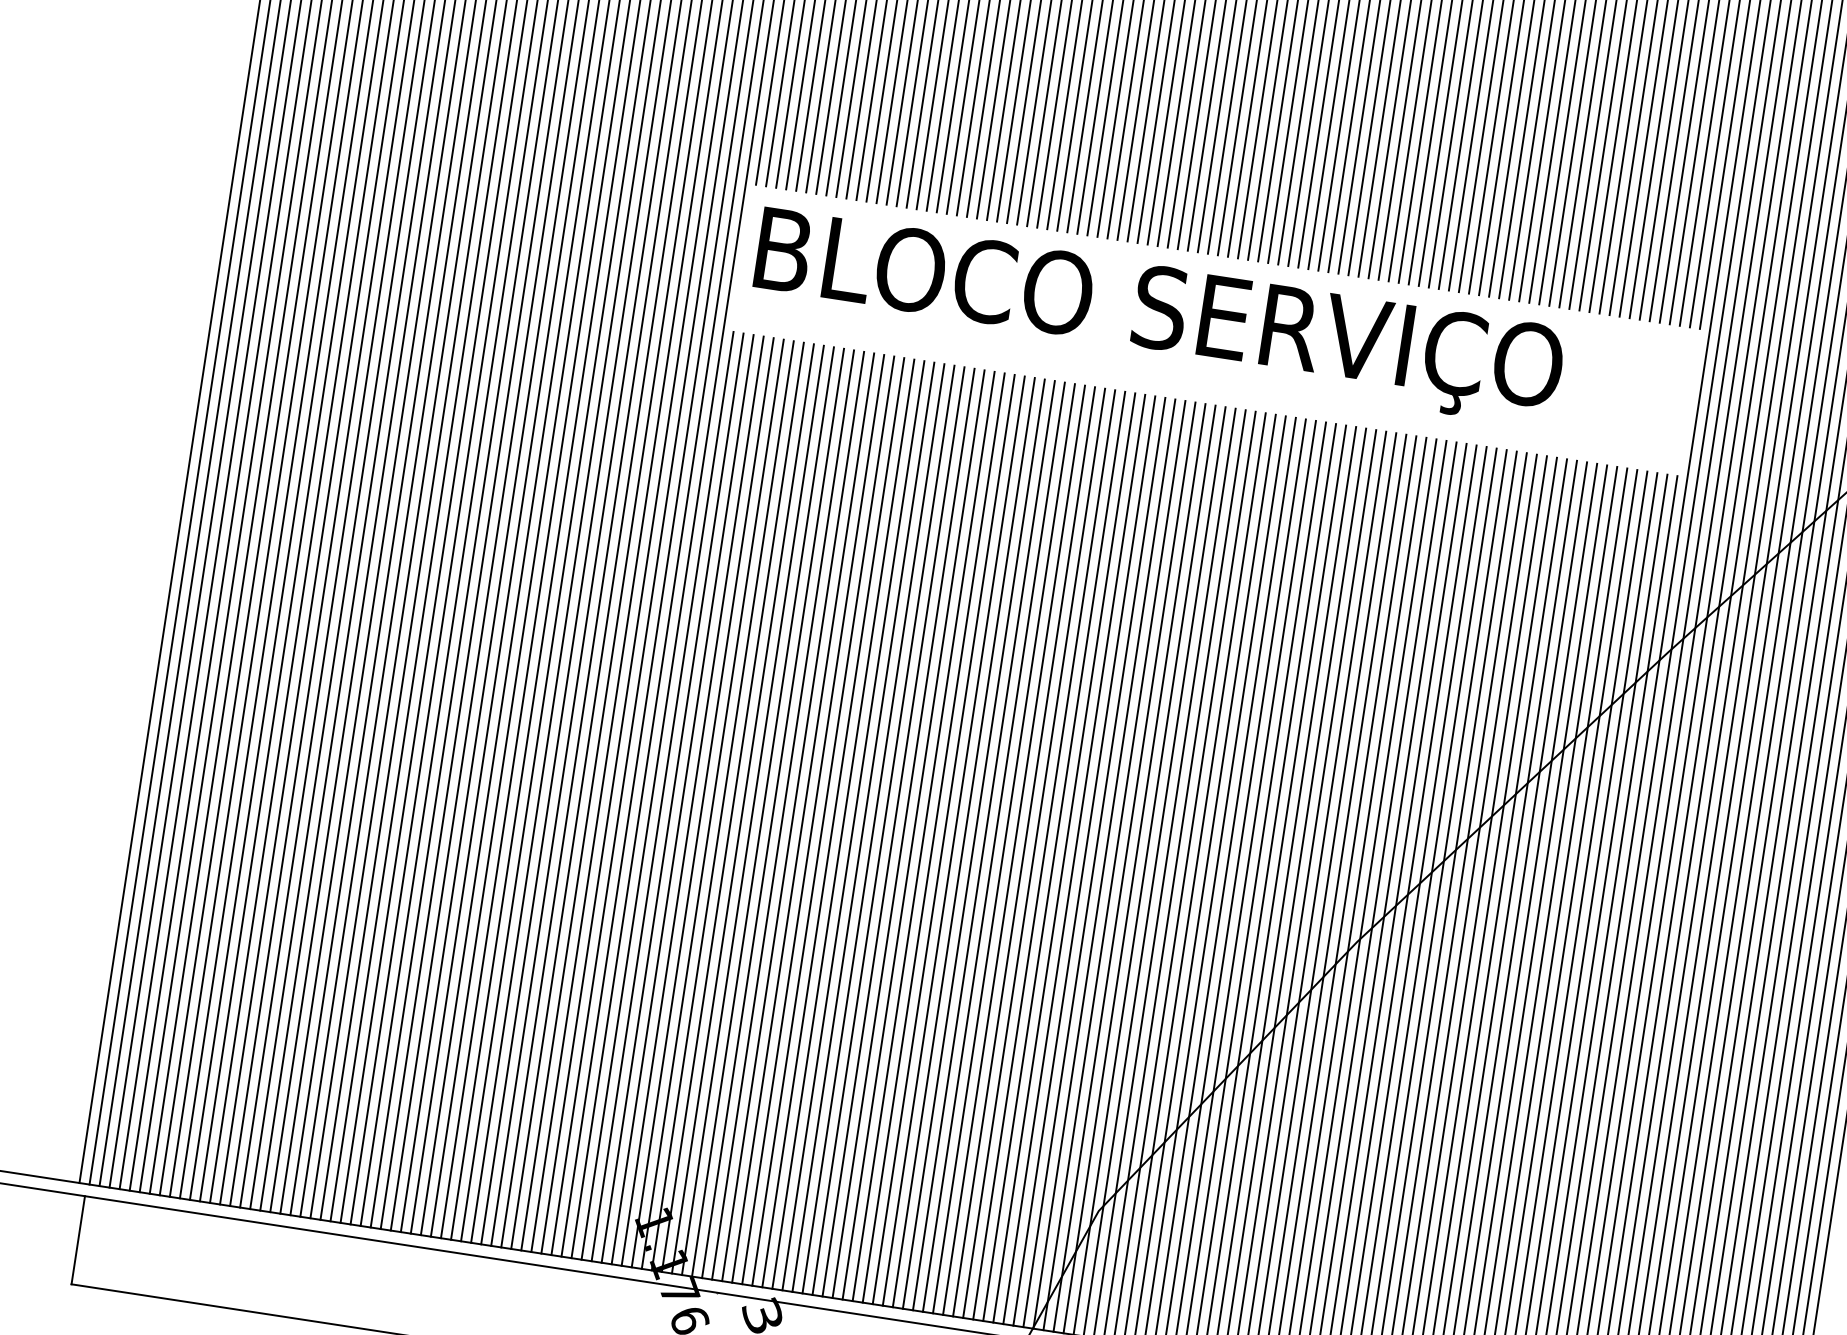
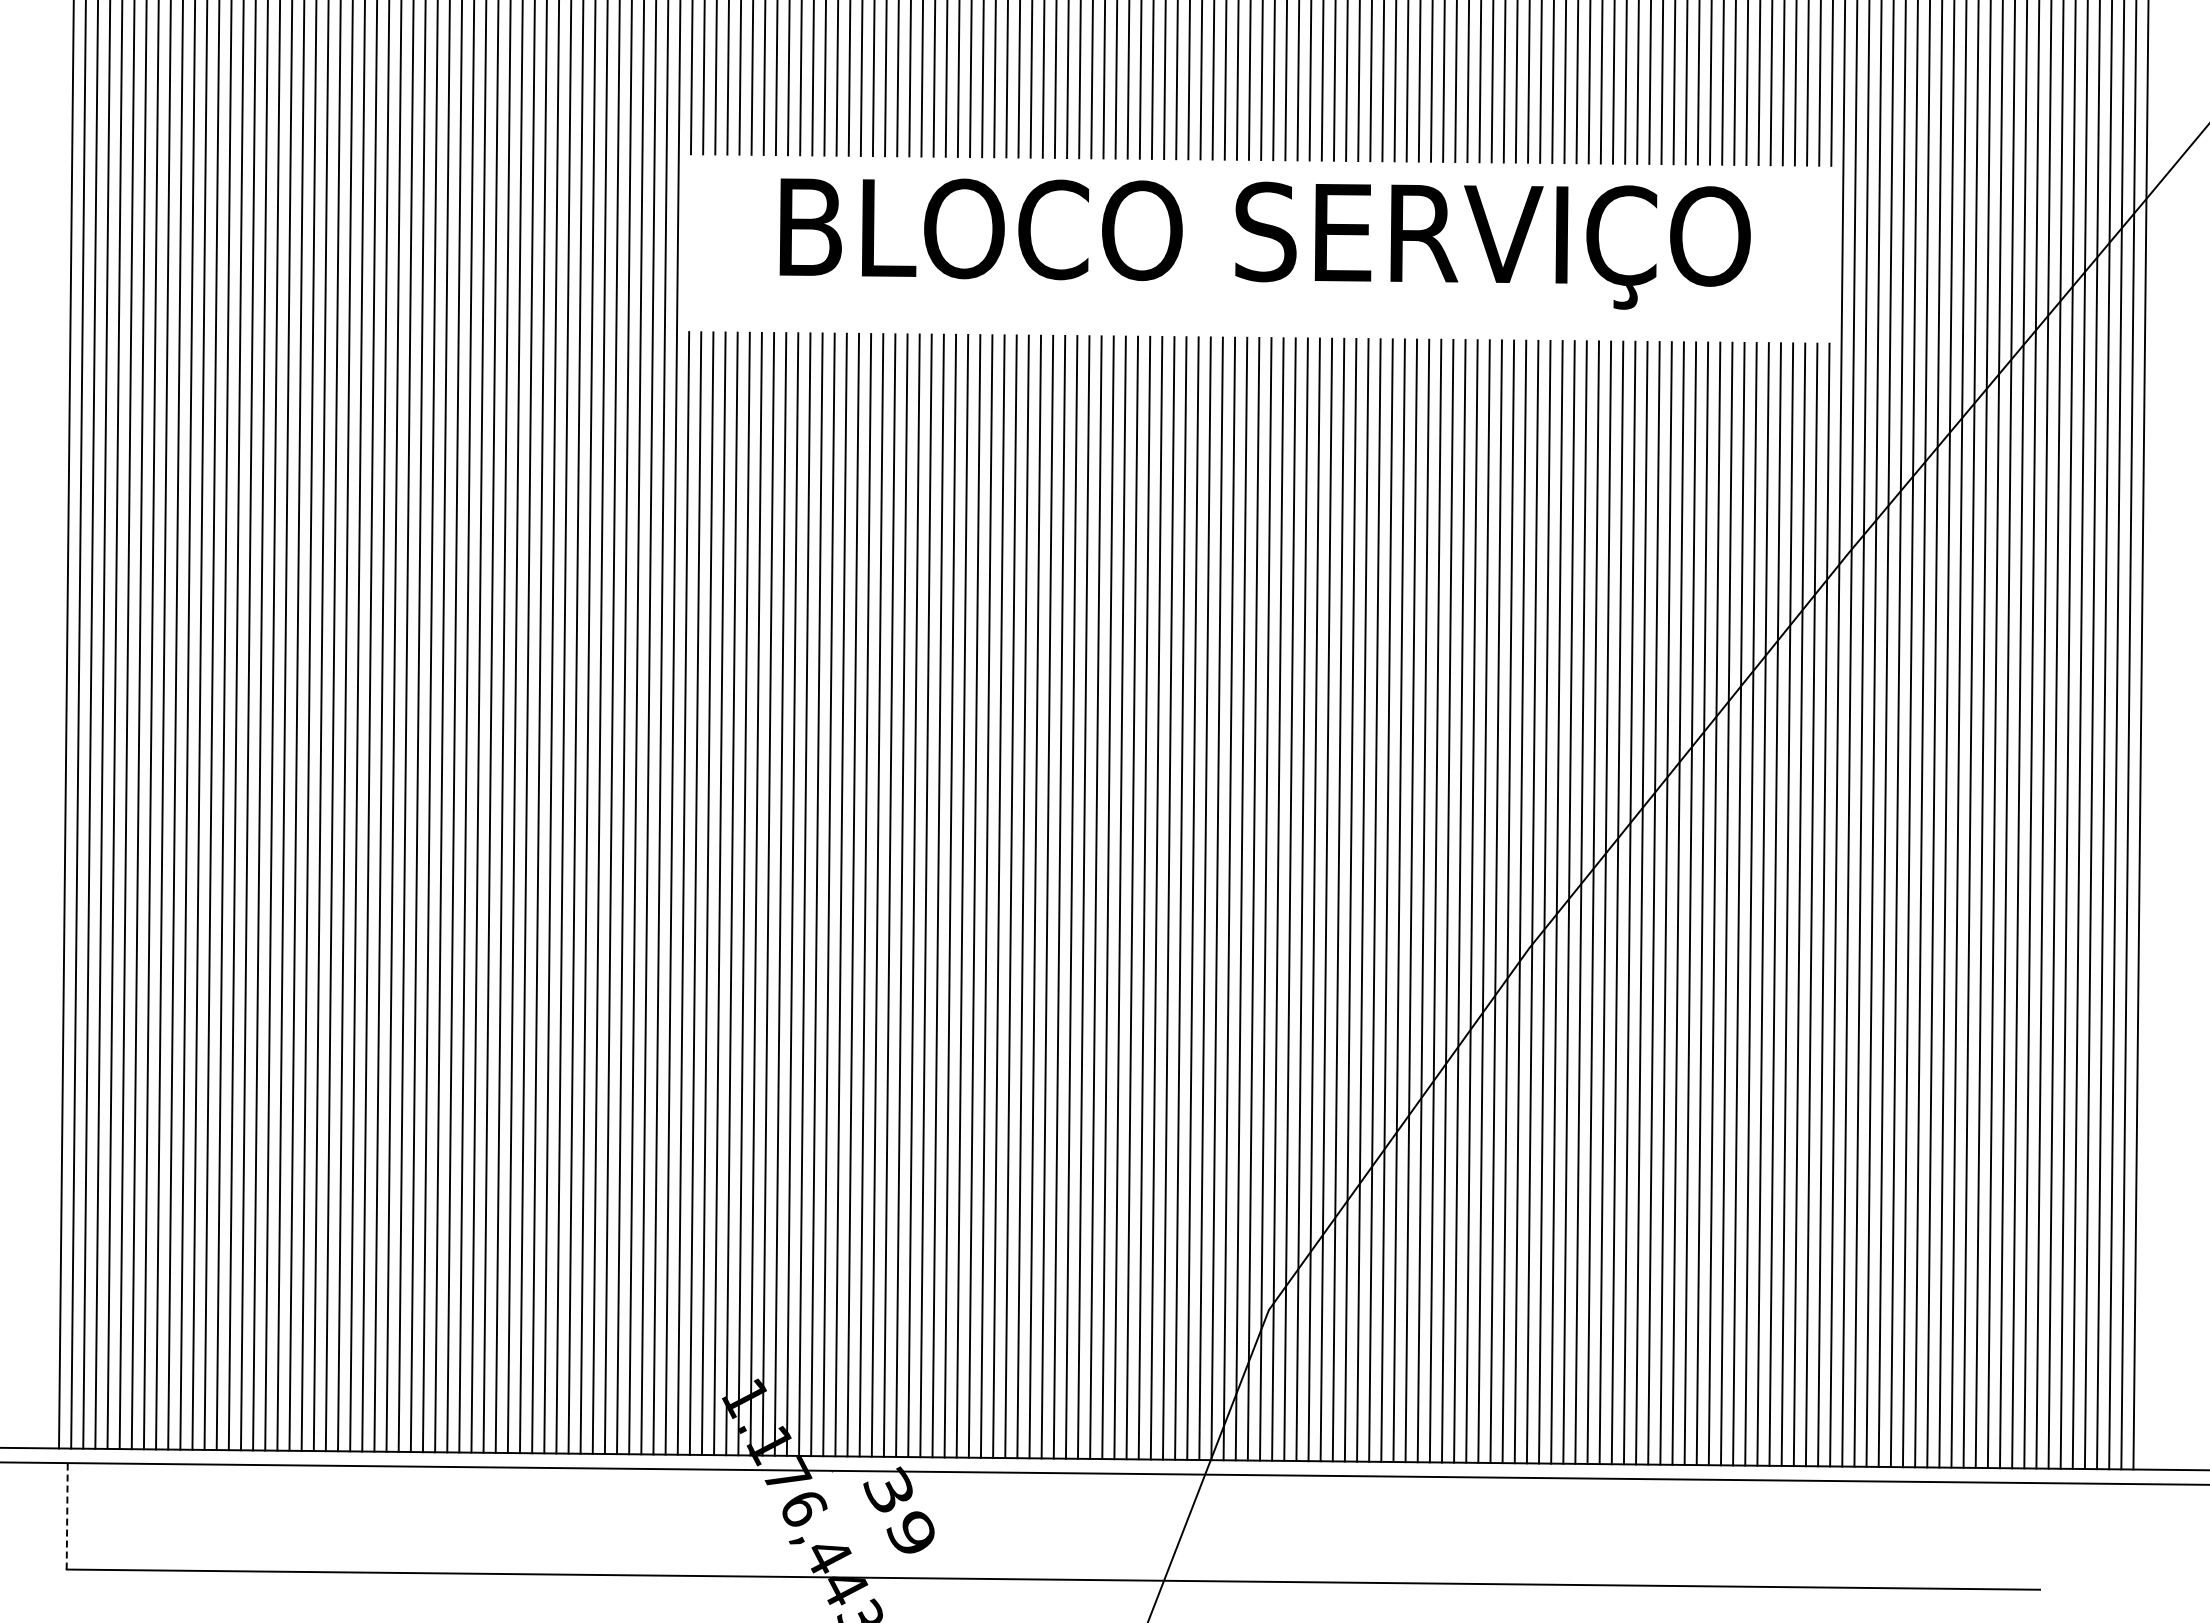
text: (1157, 317) -> (1264, 243), moved
line: (78, 1239) -> (67, 1515), solid -> dashed

